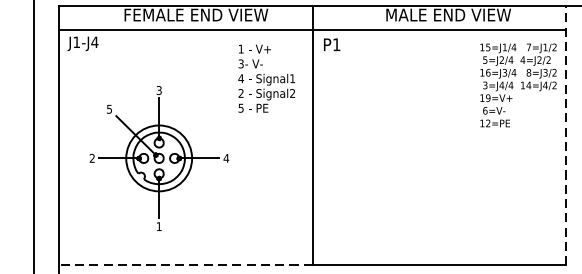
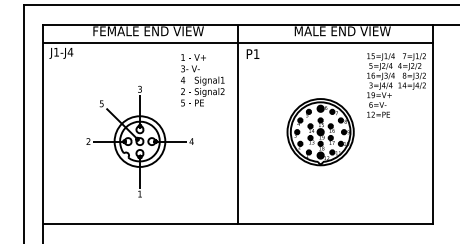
line: (566, 136) -> (433, 124), dashed -> solid
part: (419, 146) -> (320, 132), added
part: (158, 158) -> (139, 141), moved
line: (185, 264) -> (140, 223), dashed -> solid

